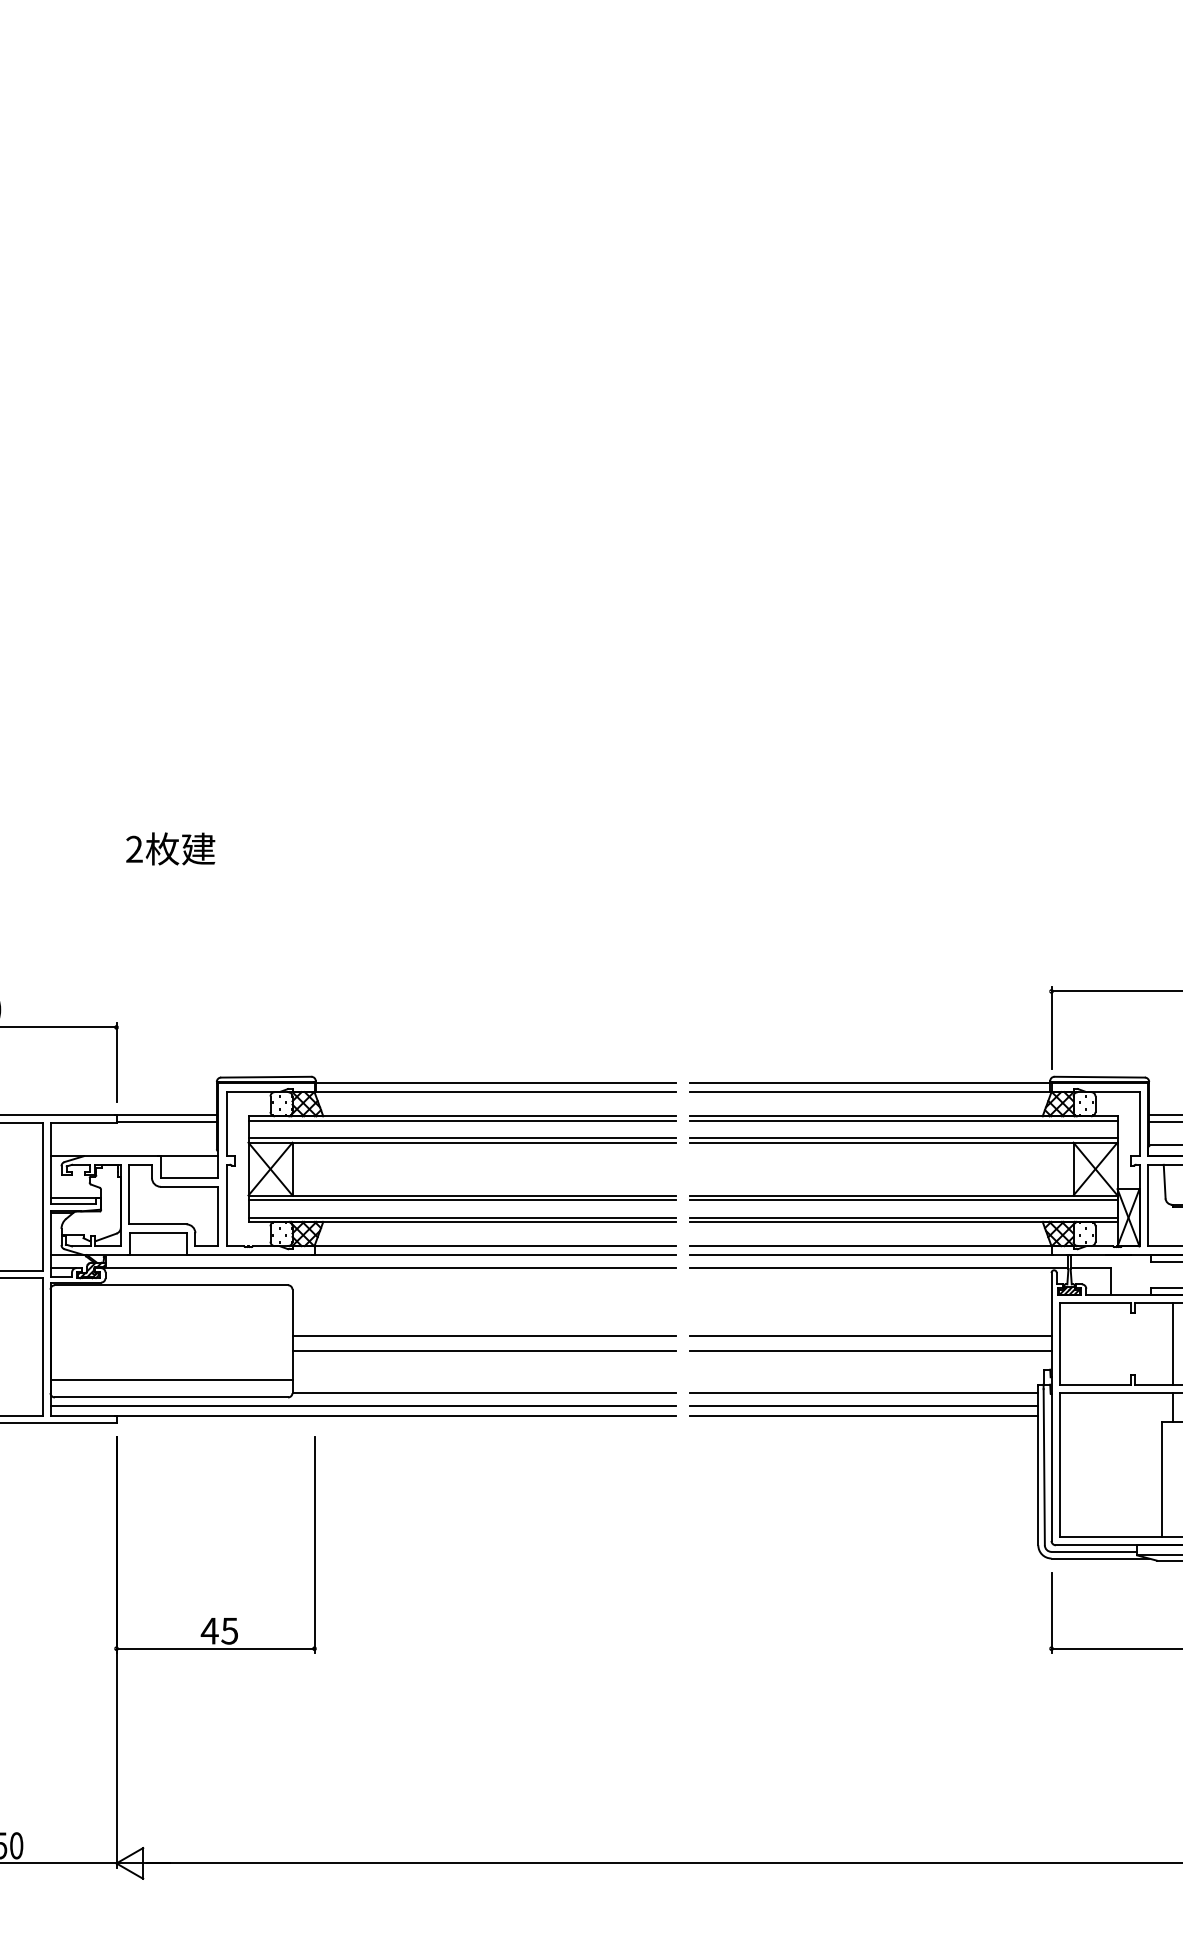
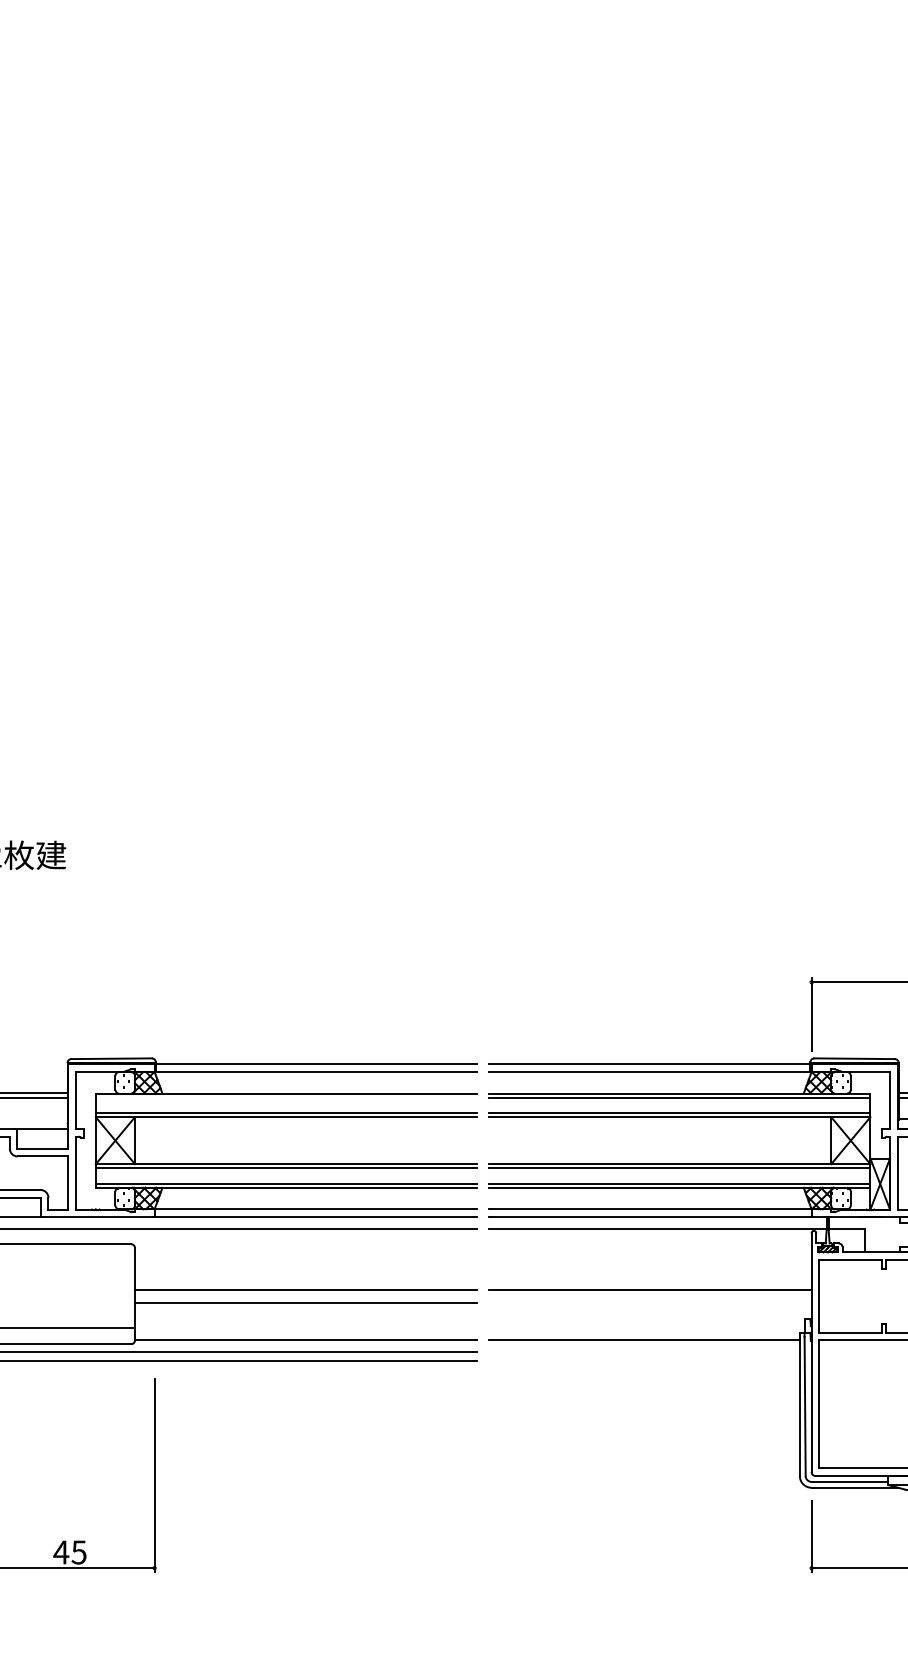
line: (462, 1120) -> (286, 1097), removed
line: (870, 1351) -> (650, 1303), removed
line: (863, 1406) -> (644, 1352), removed
line: (863, 1416) -> (644, 1361), removed

